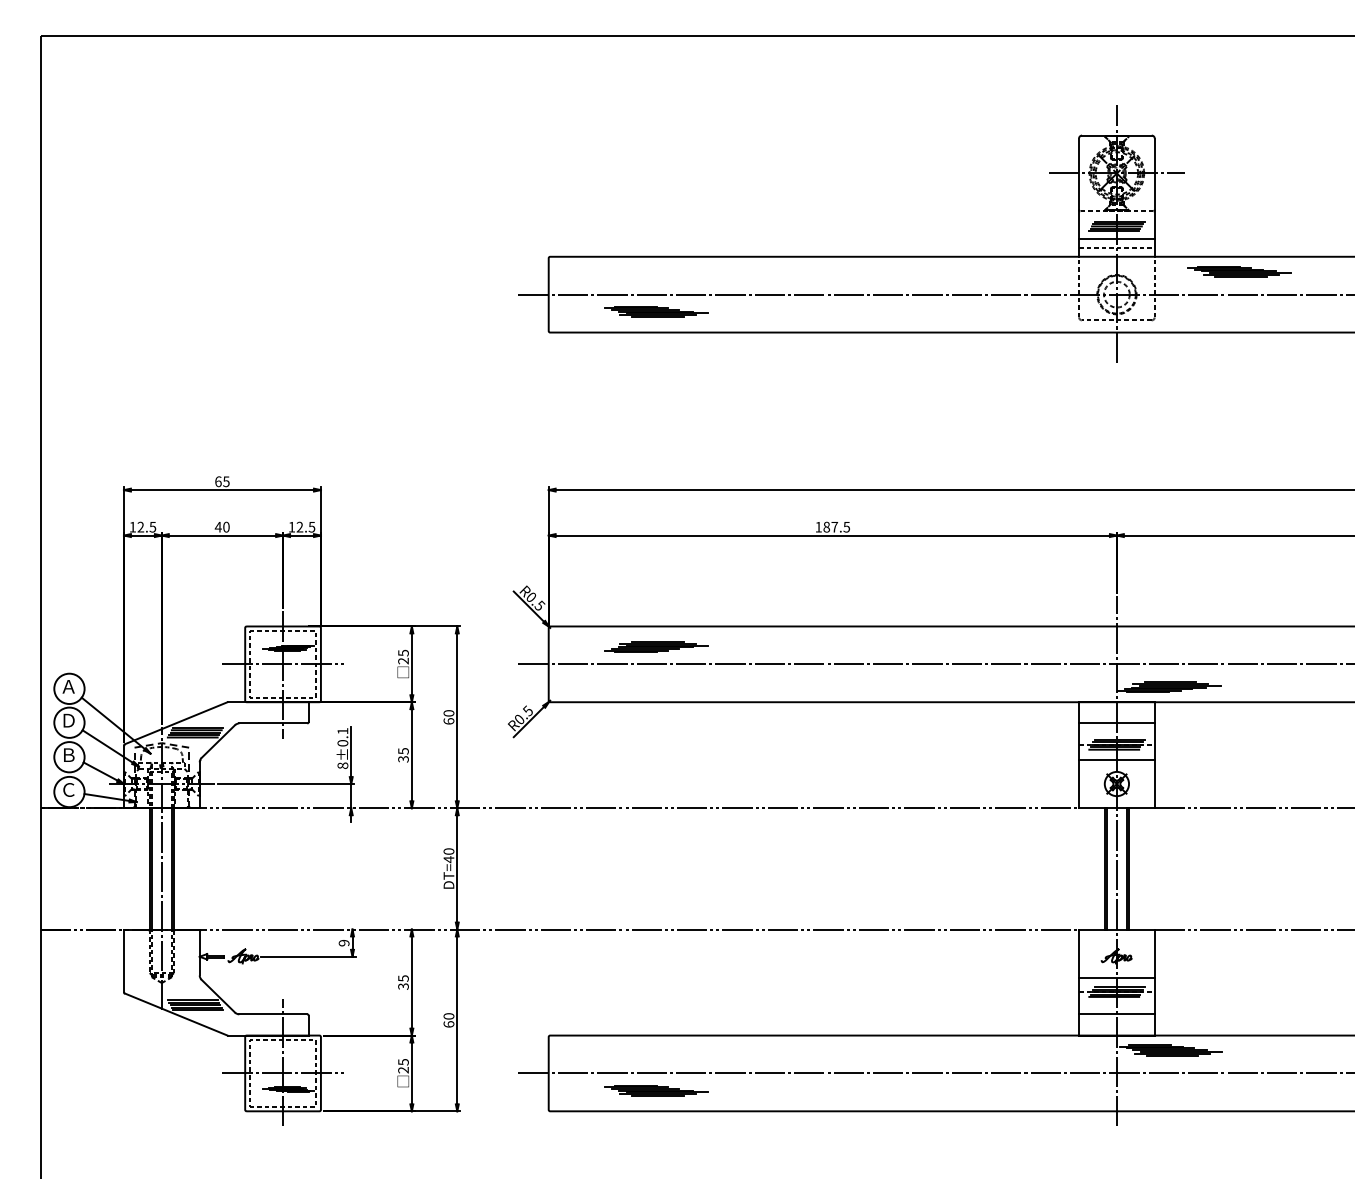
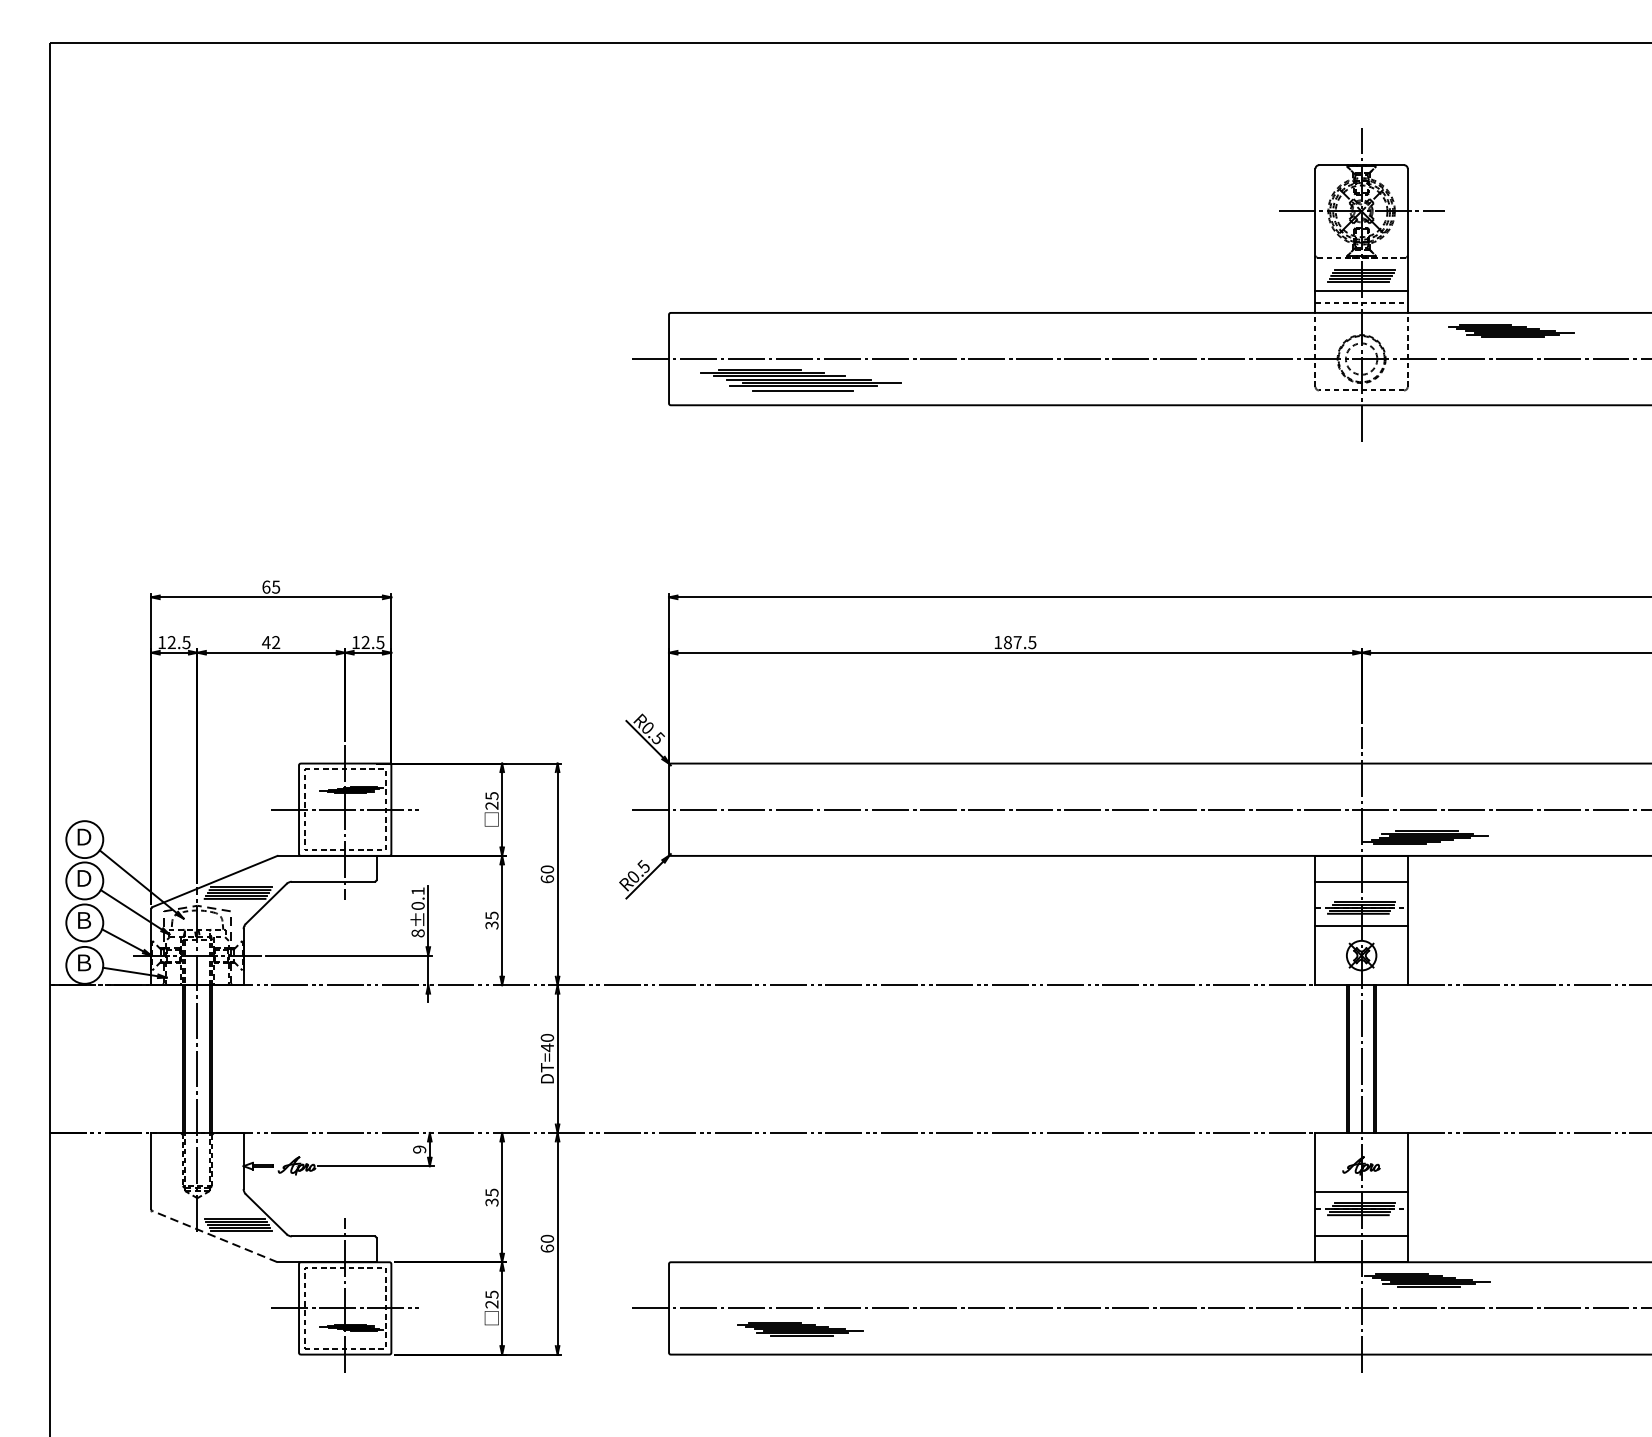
part: (656, 311) -> (800, 379), size x1.6
text: (226, 526) -> (276, 641), 40 -> 42
part: (656, 646) -> (800, 787), removed
text: (68, 686) -> (83, 836), Ａ -> Ｄ
text: (68, 789) -> (83, 962), Ｃ -> Ｂ
line: (175, 1014) -> (214, 1236), solid -> dashed

